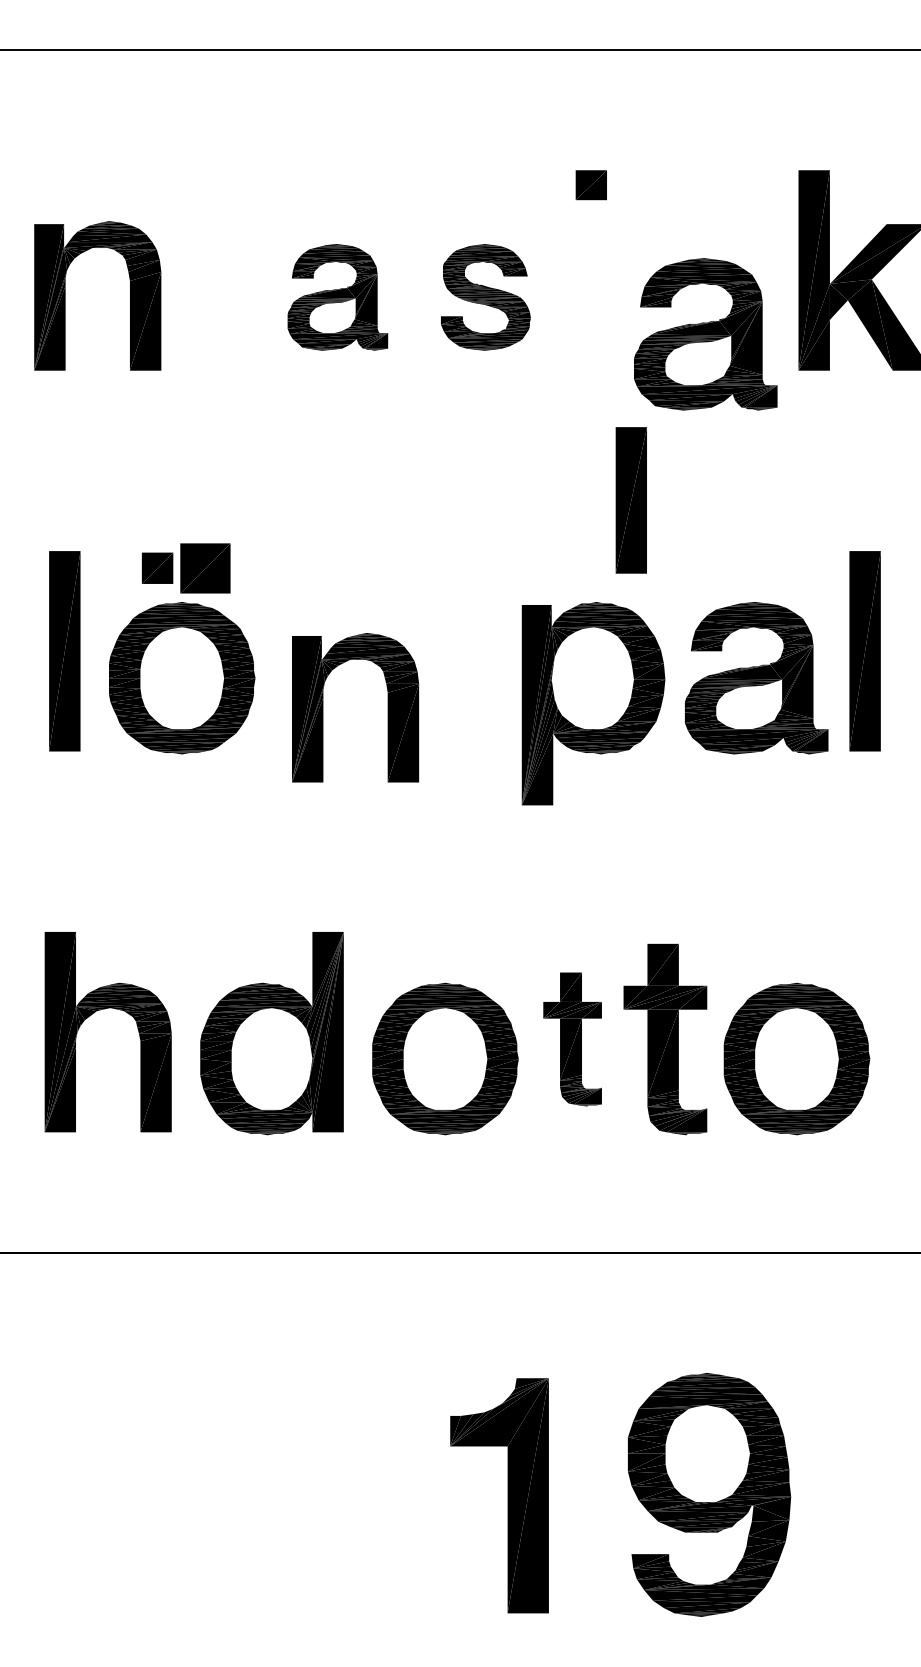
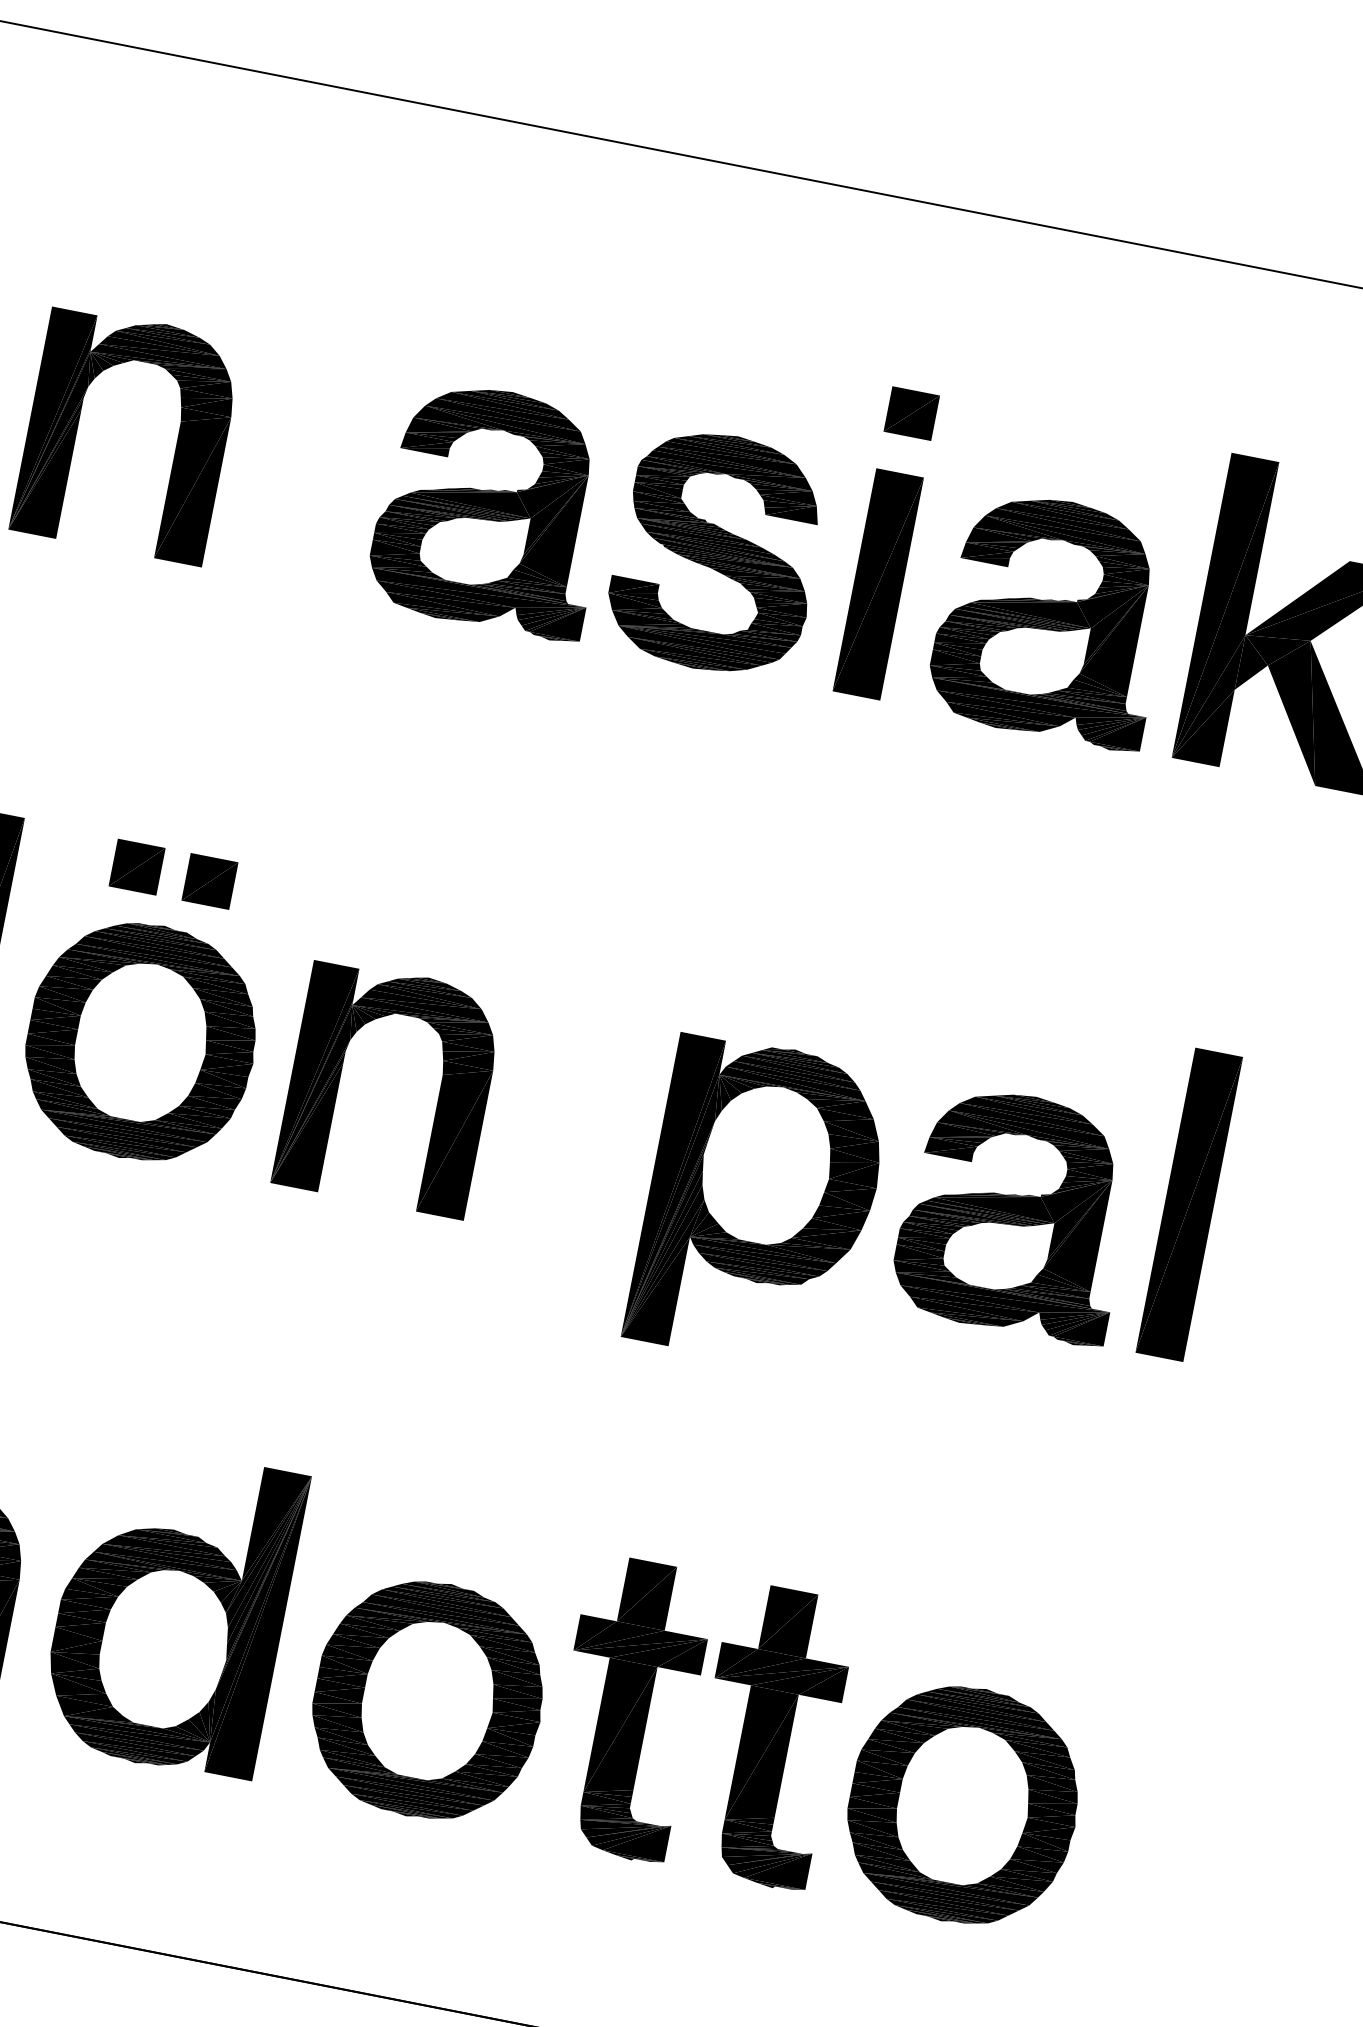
part: (337, 297) -> (491, 508), size x1.43
part: (485, 297) -> (717, 552), size x1.43
part: (705, 334) -> (1051, 618), moved
part: (630, 500) -> (876, 584), moved
part: (205, 567) -> (210, 880), size x0.62
part: (323, 707) -> (340, 1078), moved
part: (572, 1039) -> (627, 1708), size x1.43

